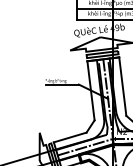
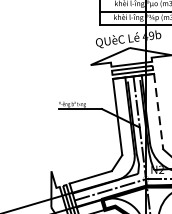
line: (122, 87) -> (158, 112), solid -> dashed

